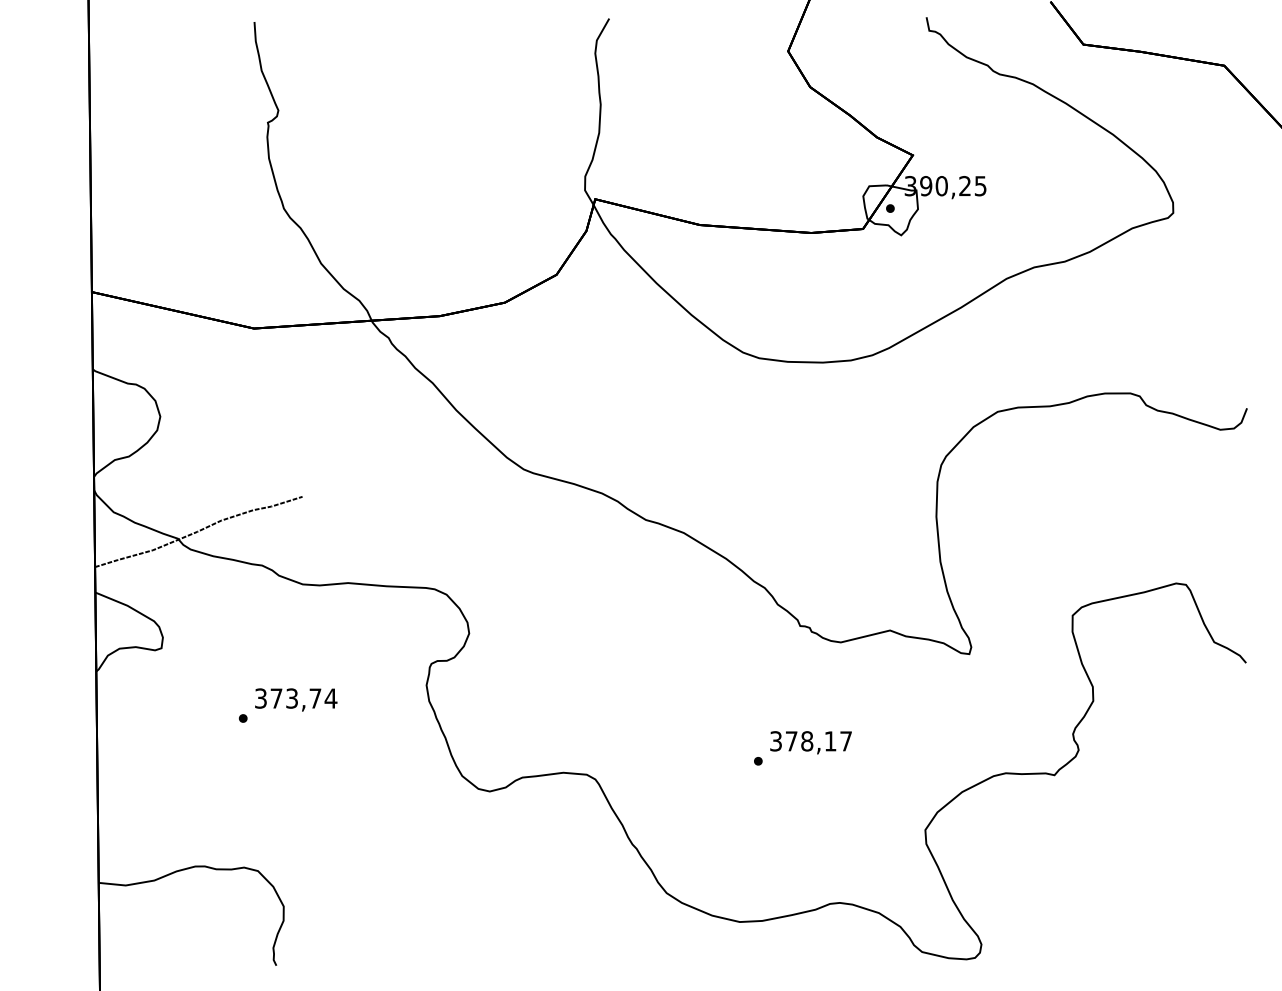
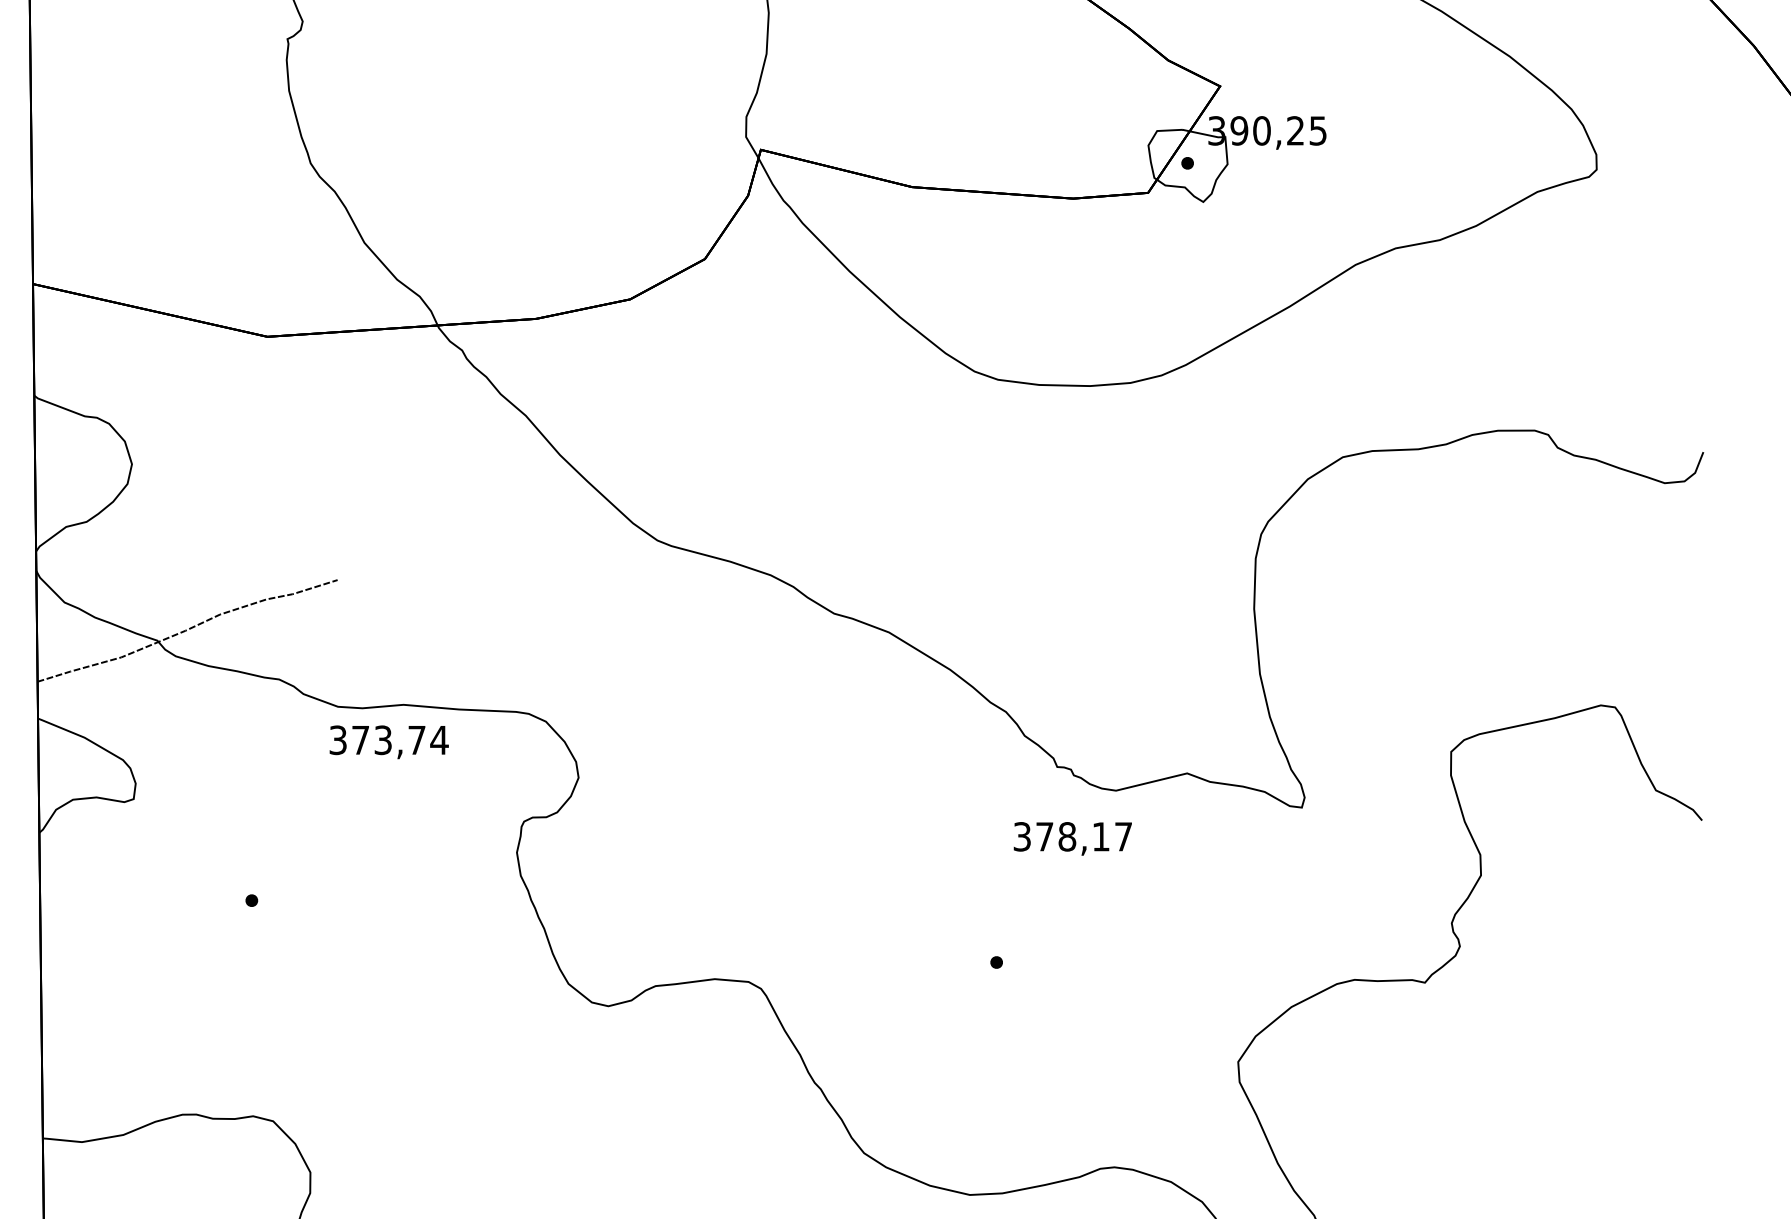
text: (296, 699) -> (389, 741), moved
text: (810, 742) -> (1072, 838), moved

